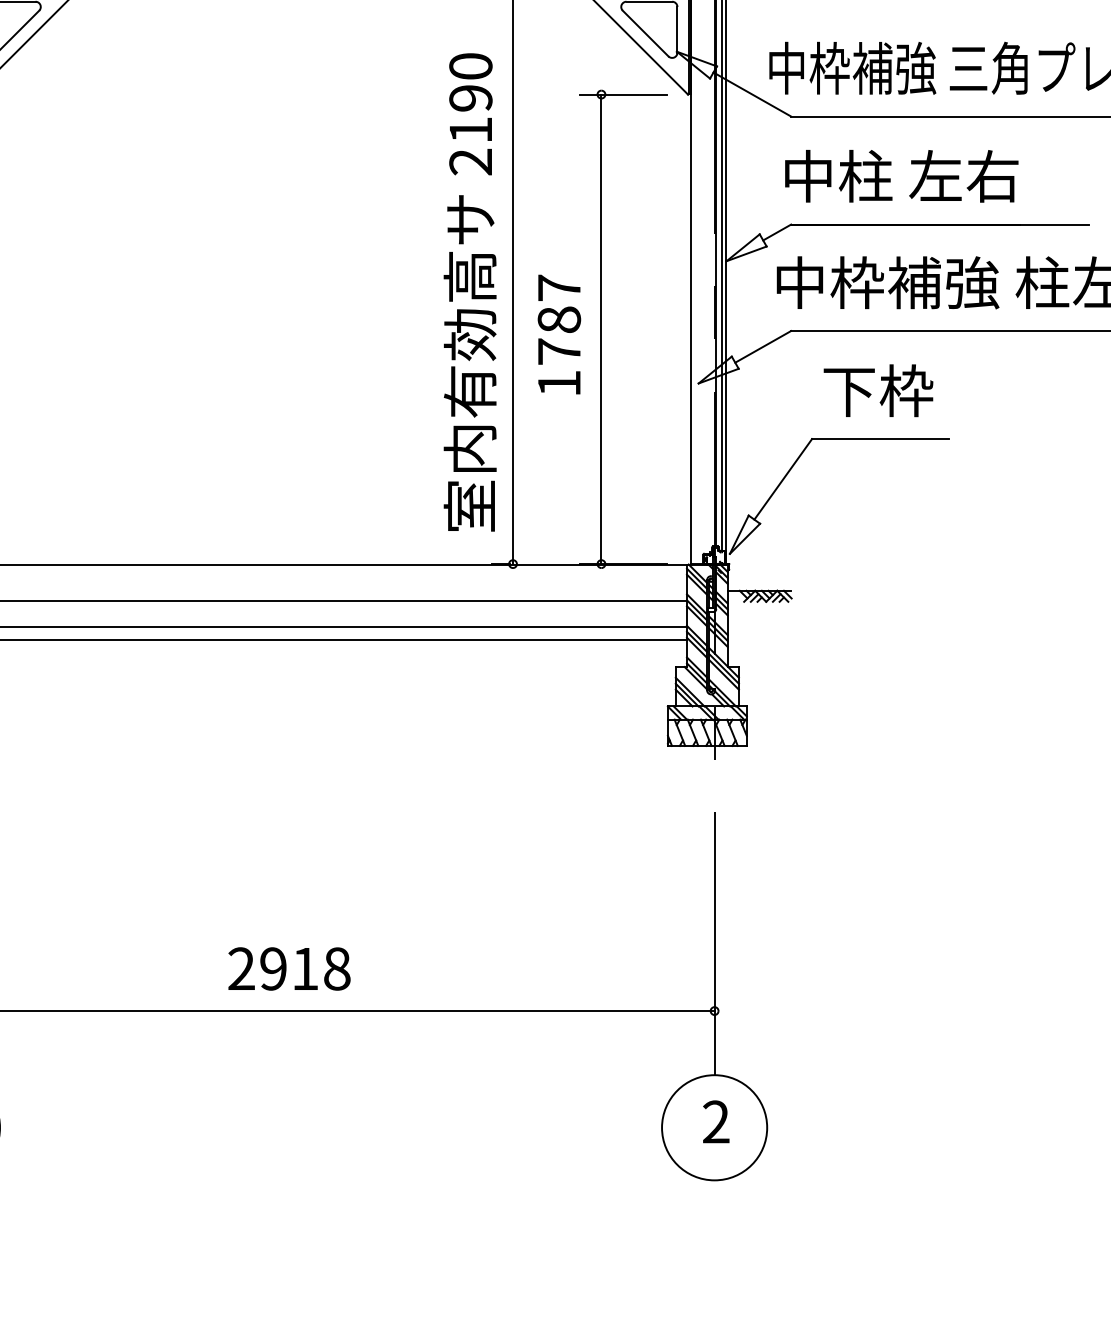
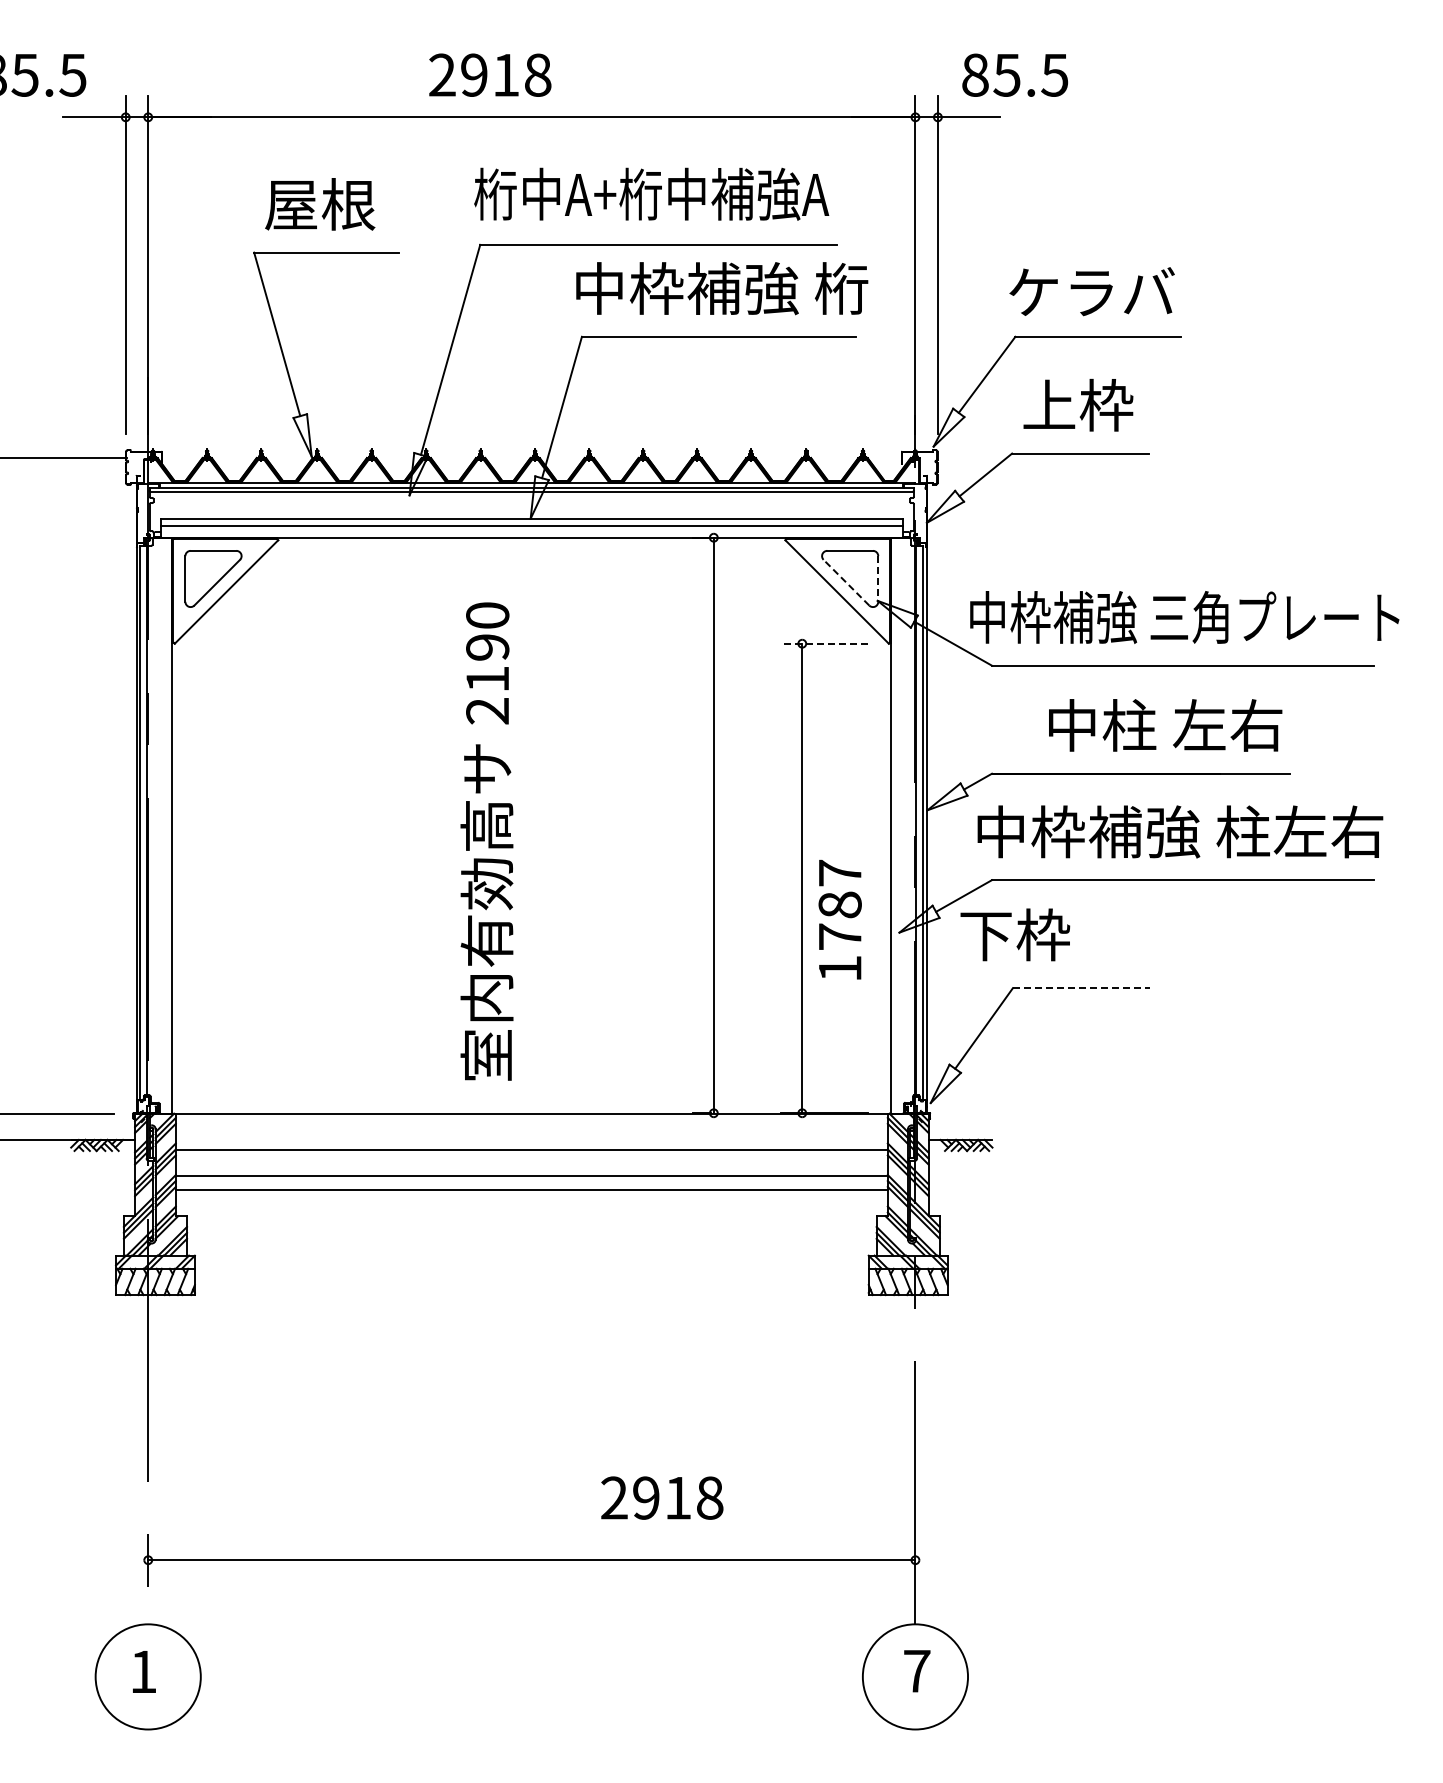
line: (677, 29) -> (878, 578), solid -> dashed
line: (645, 33) -> (846, 582), solid -> dashed
line: (623, 94) -> (824, 643), solid -> dashed
text: (901, 176) -> (1165, 725), moved
text: (469, 292) -> (486, 841), moved
text: (558, 334) -> (839, 919), moved
text: (878, 390) -> (1015, 934), moved
line: (880, 439) -> (1081, 988), solid -> dashed
text: (289, 968) -> (662, 1497), moved
text: (715, 1121) -> (916, 1670), 2 -> 7

